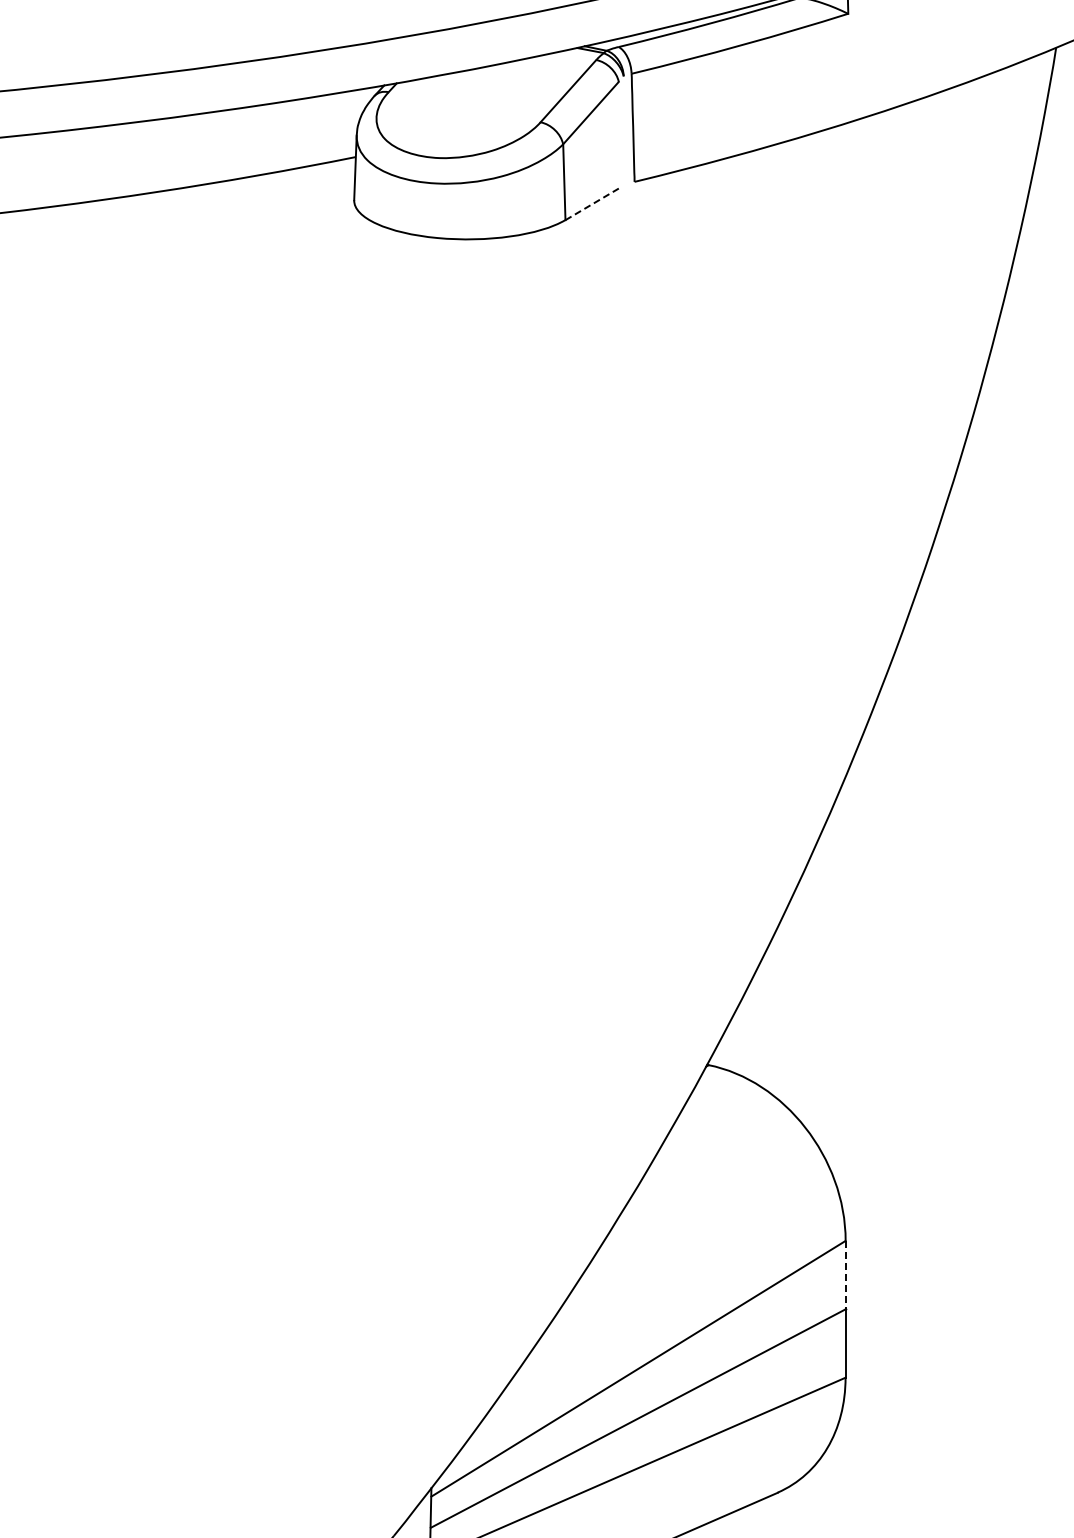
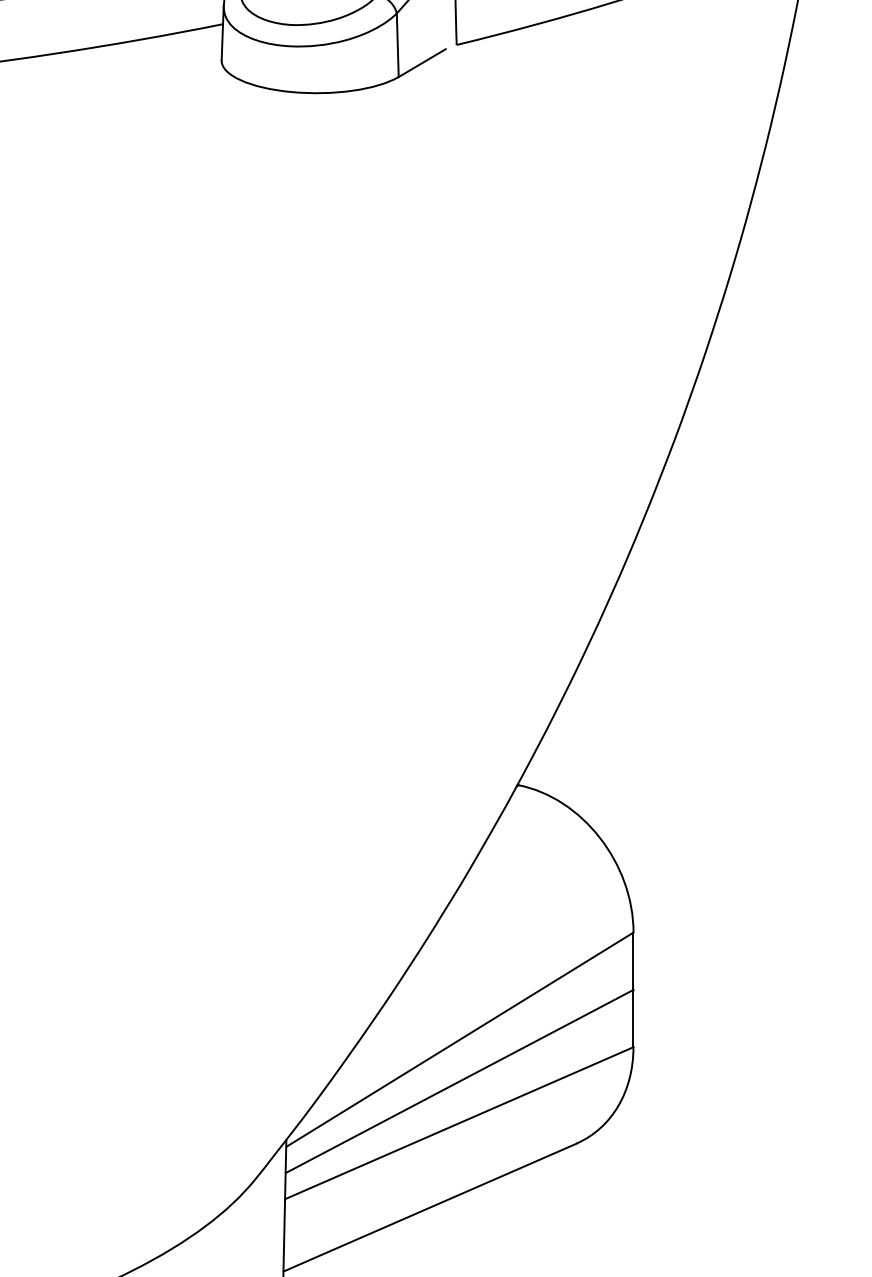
line: (593, 203) -> (422, 63), dashed -> solid
line: (845, 1275) -> (633, 961), dashed -> solid

